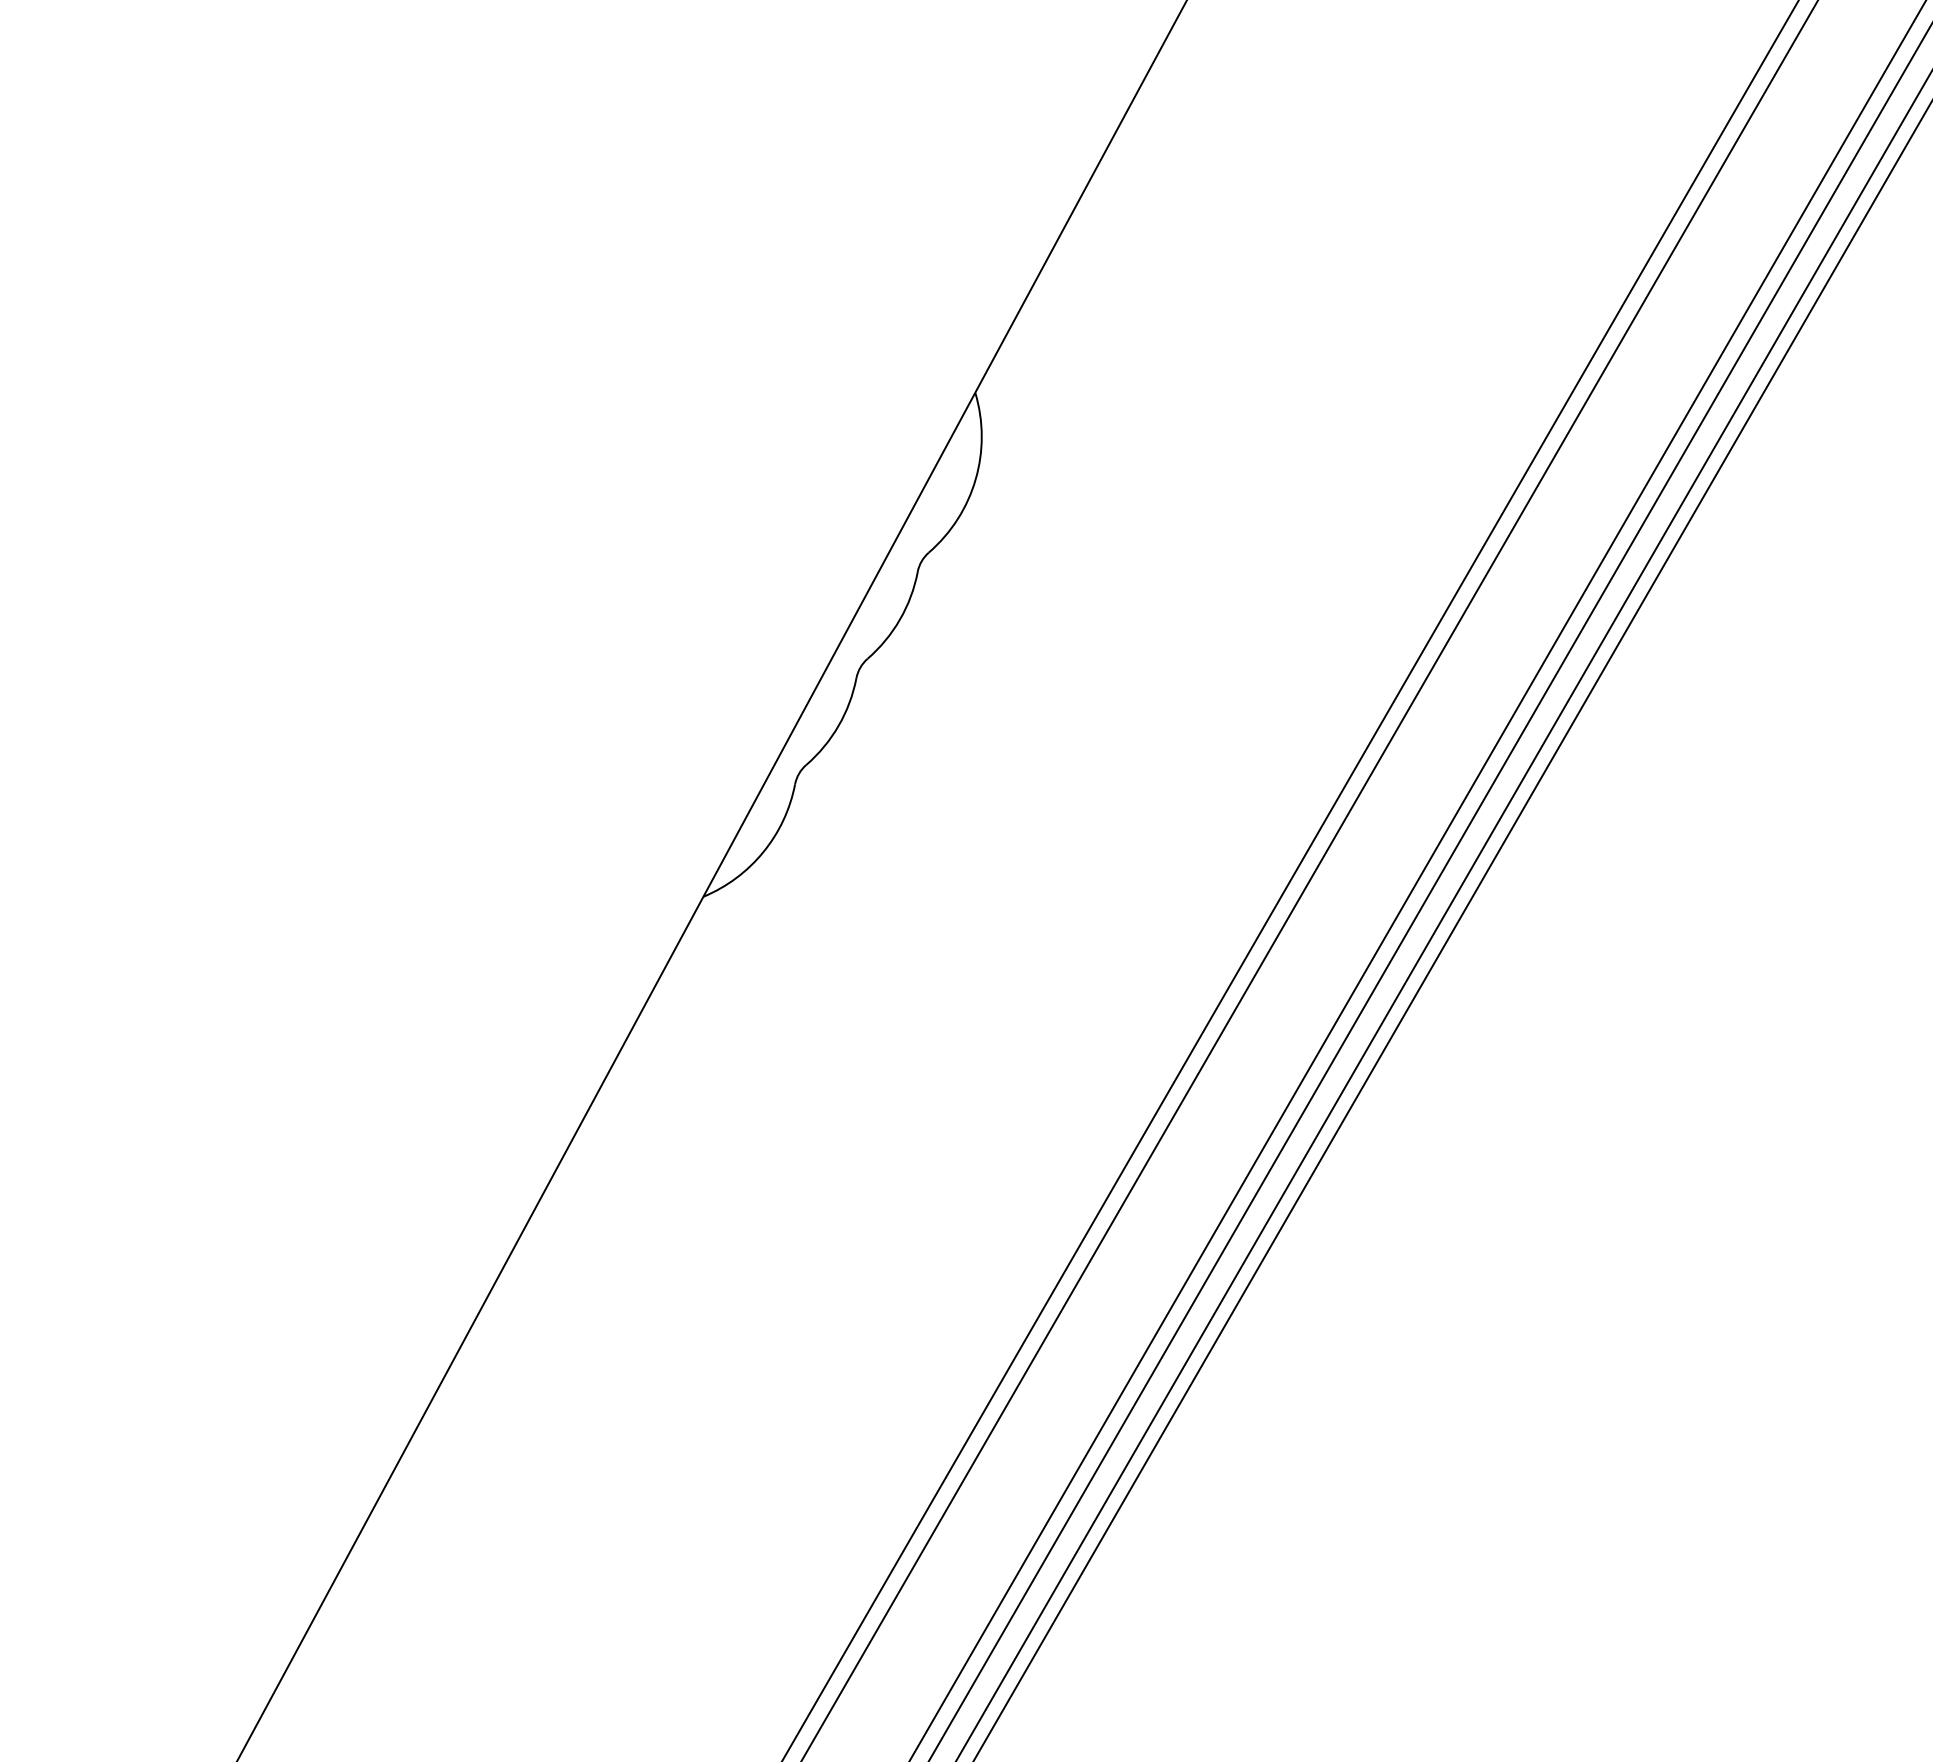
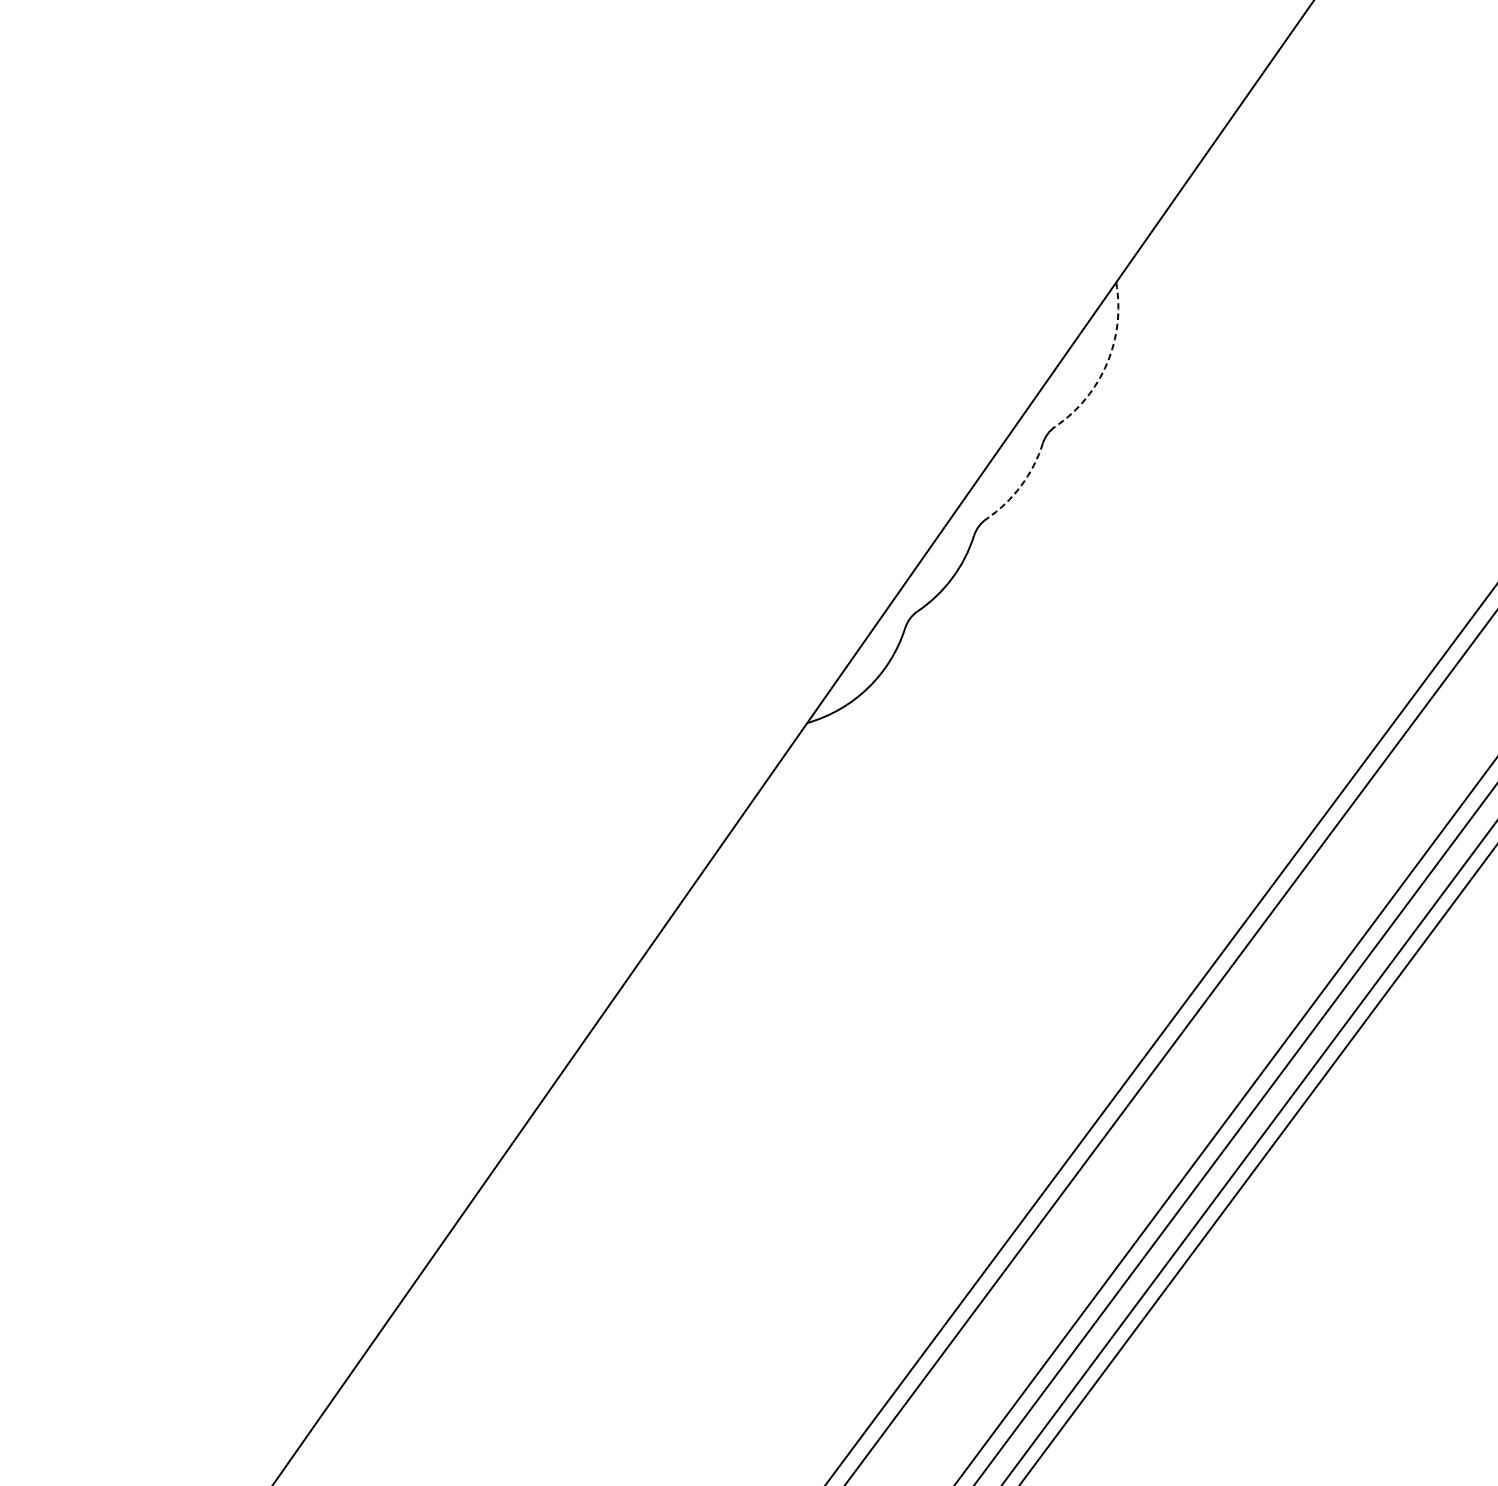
arc: (975, 479) -> (1106, 363), solid -> dashed
arc: (899, 619) -> (1020, 485), solid -> dashed

